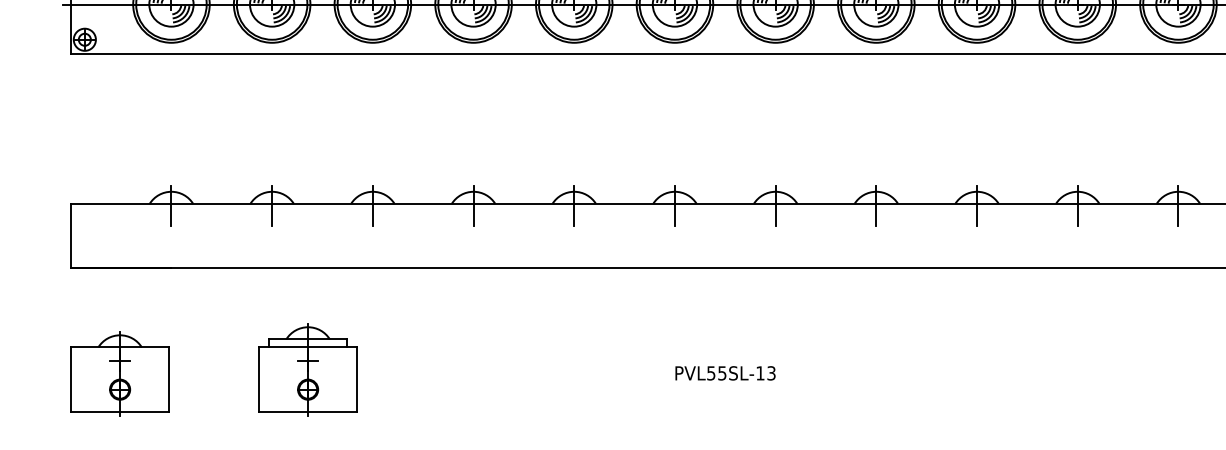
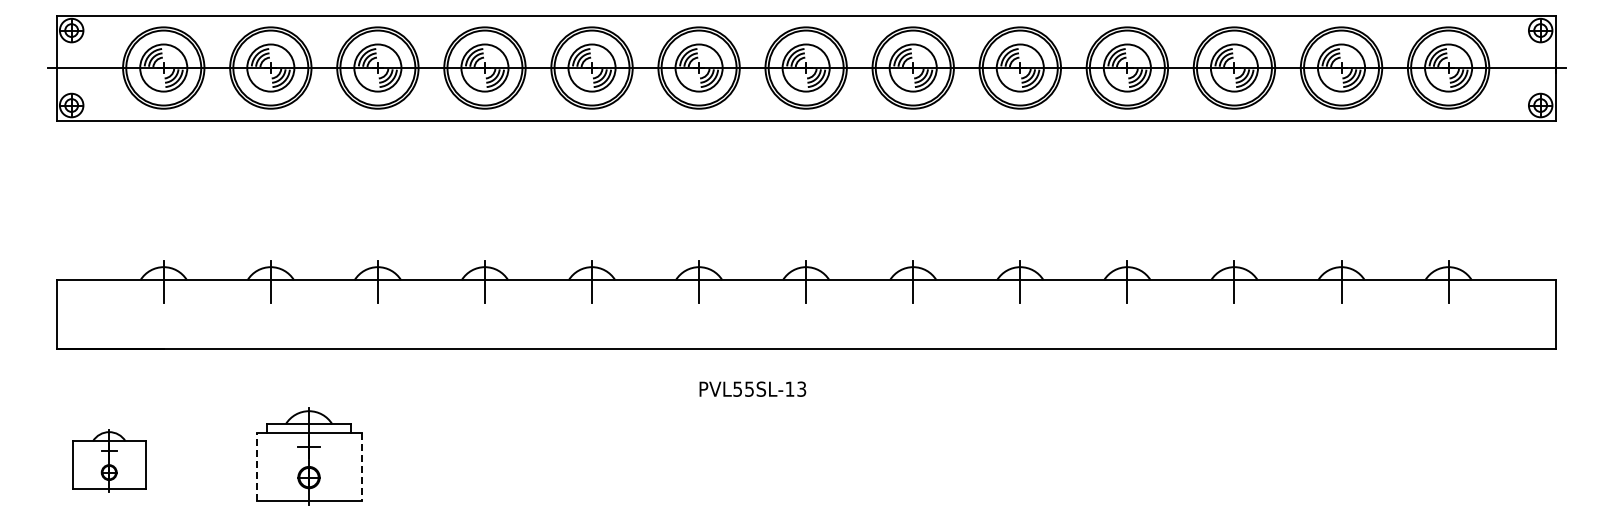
text: (725, 372) -> (752, 388), moved
part: (120, 373) -> (109, 460), size x0.7
line: (258, 379) -> (256, 466), solid -> dashed
line: (357, 380) -> (361, 467), solid -> dashed

